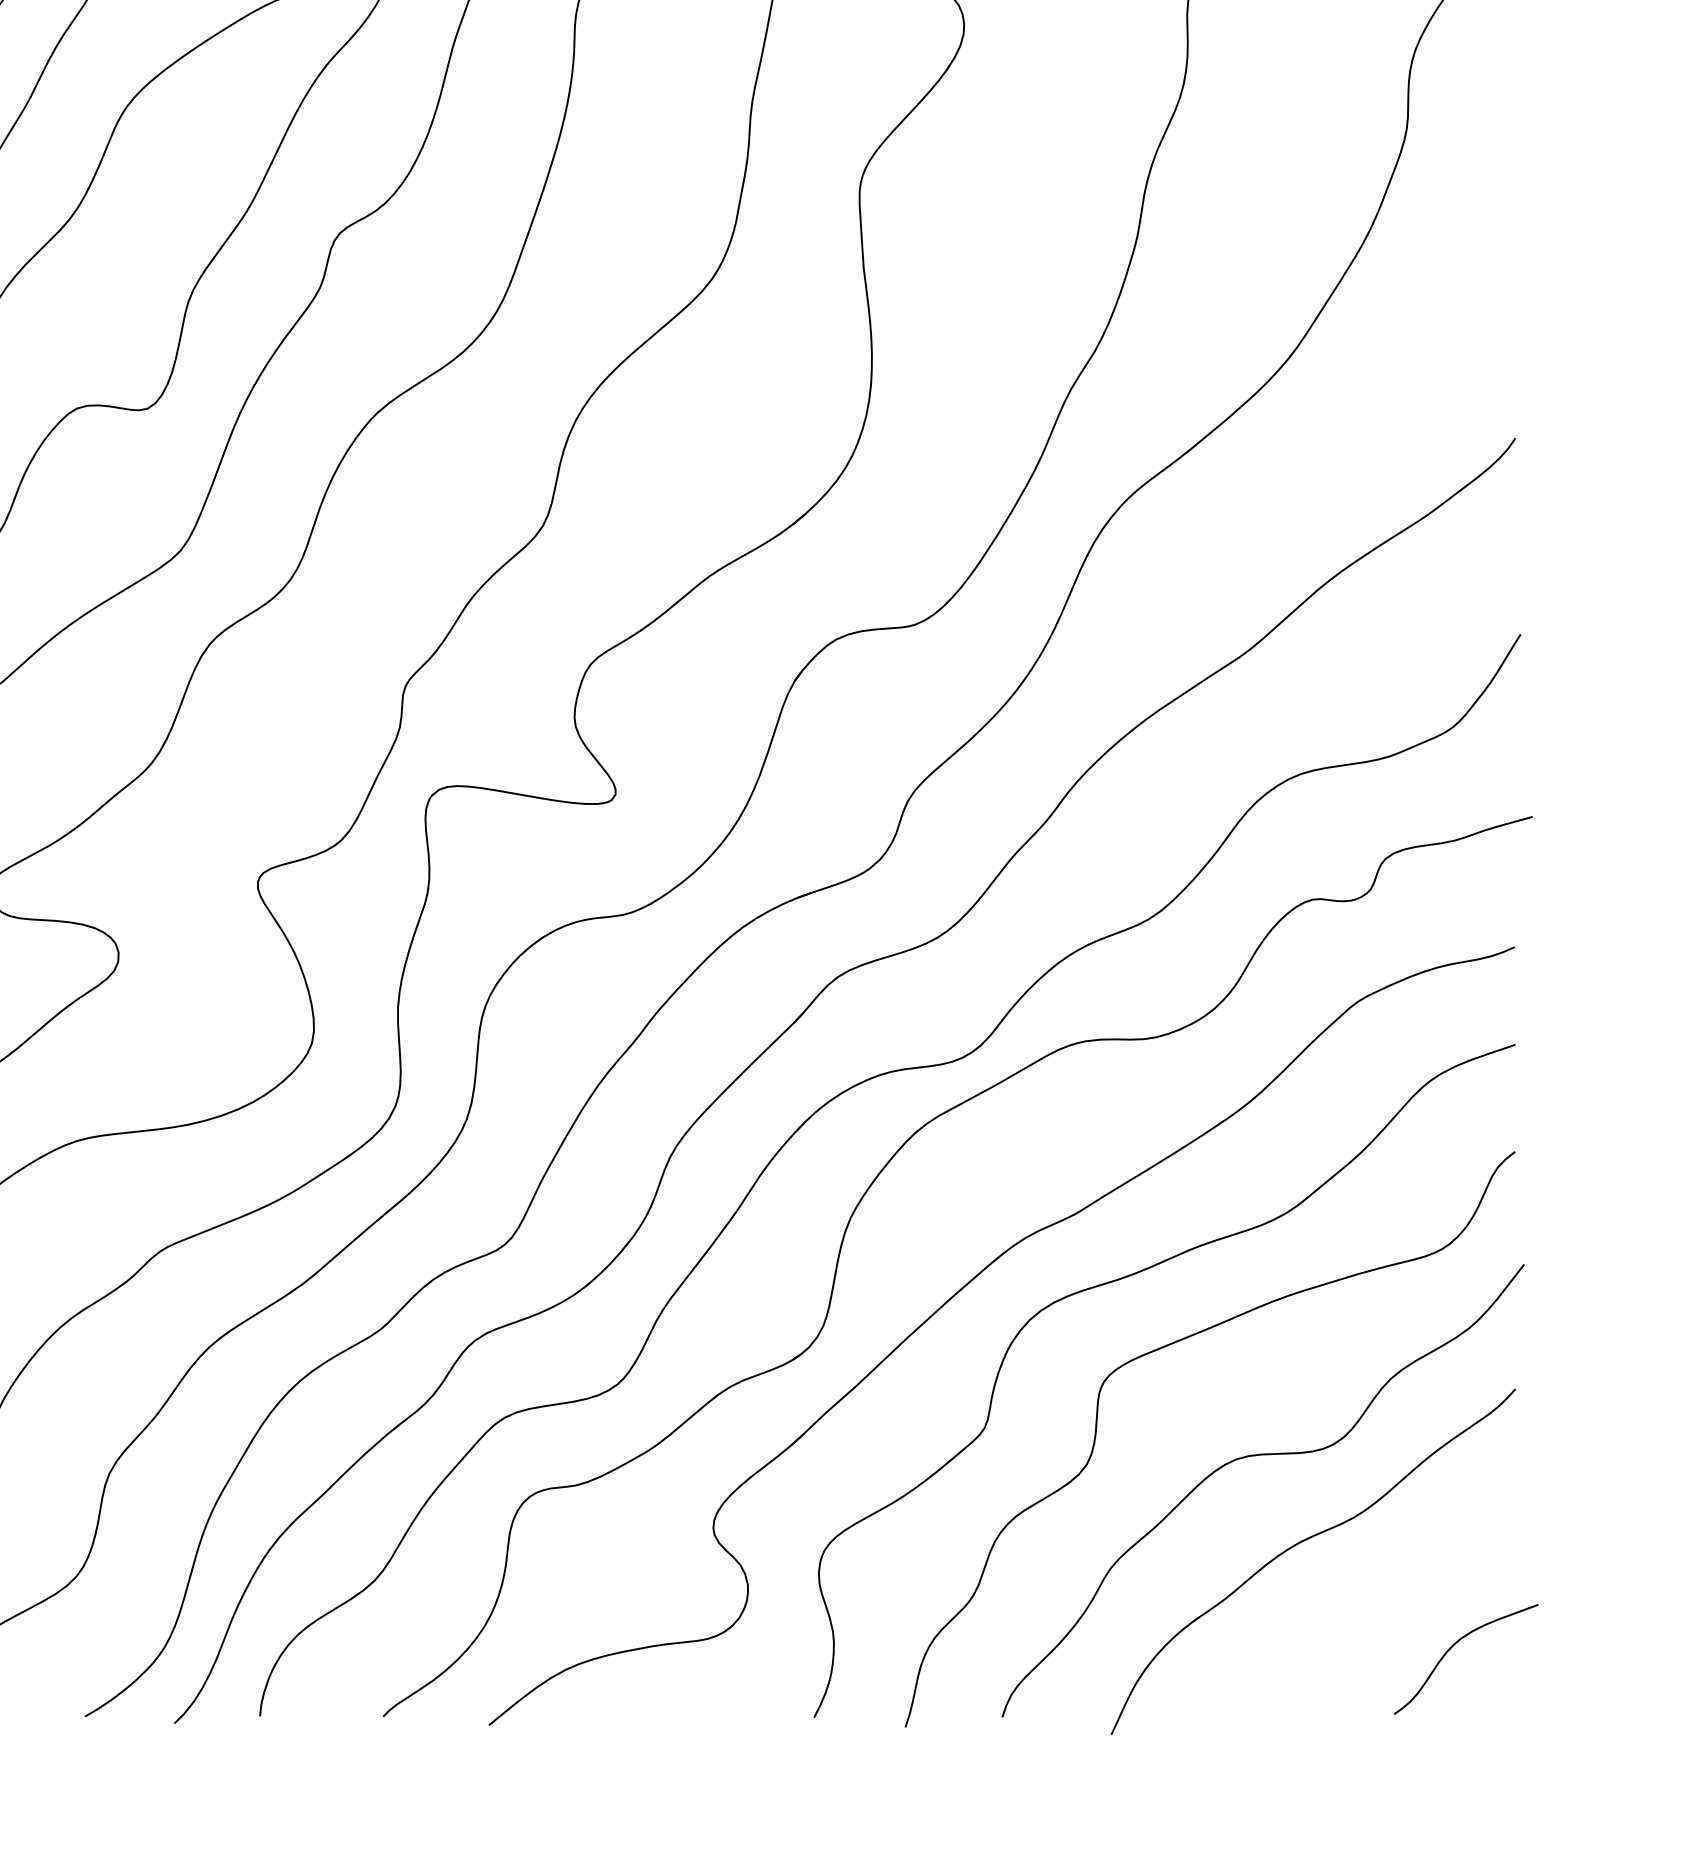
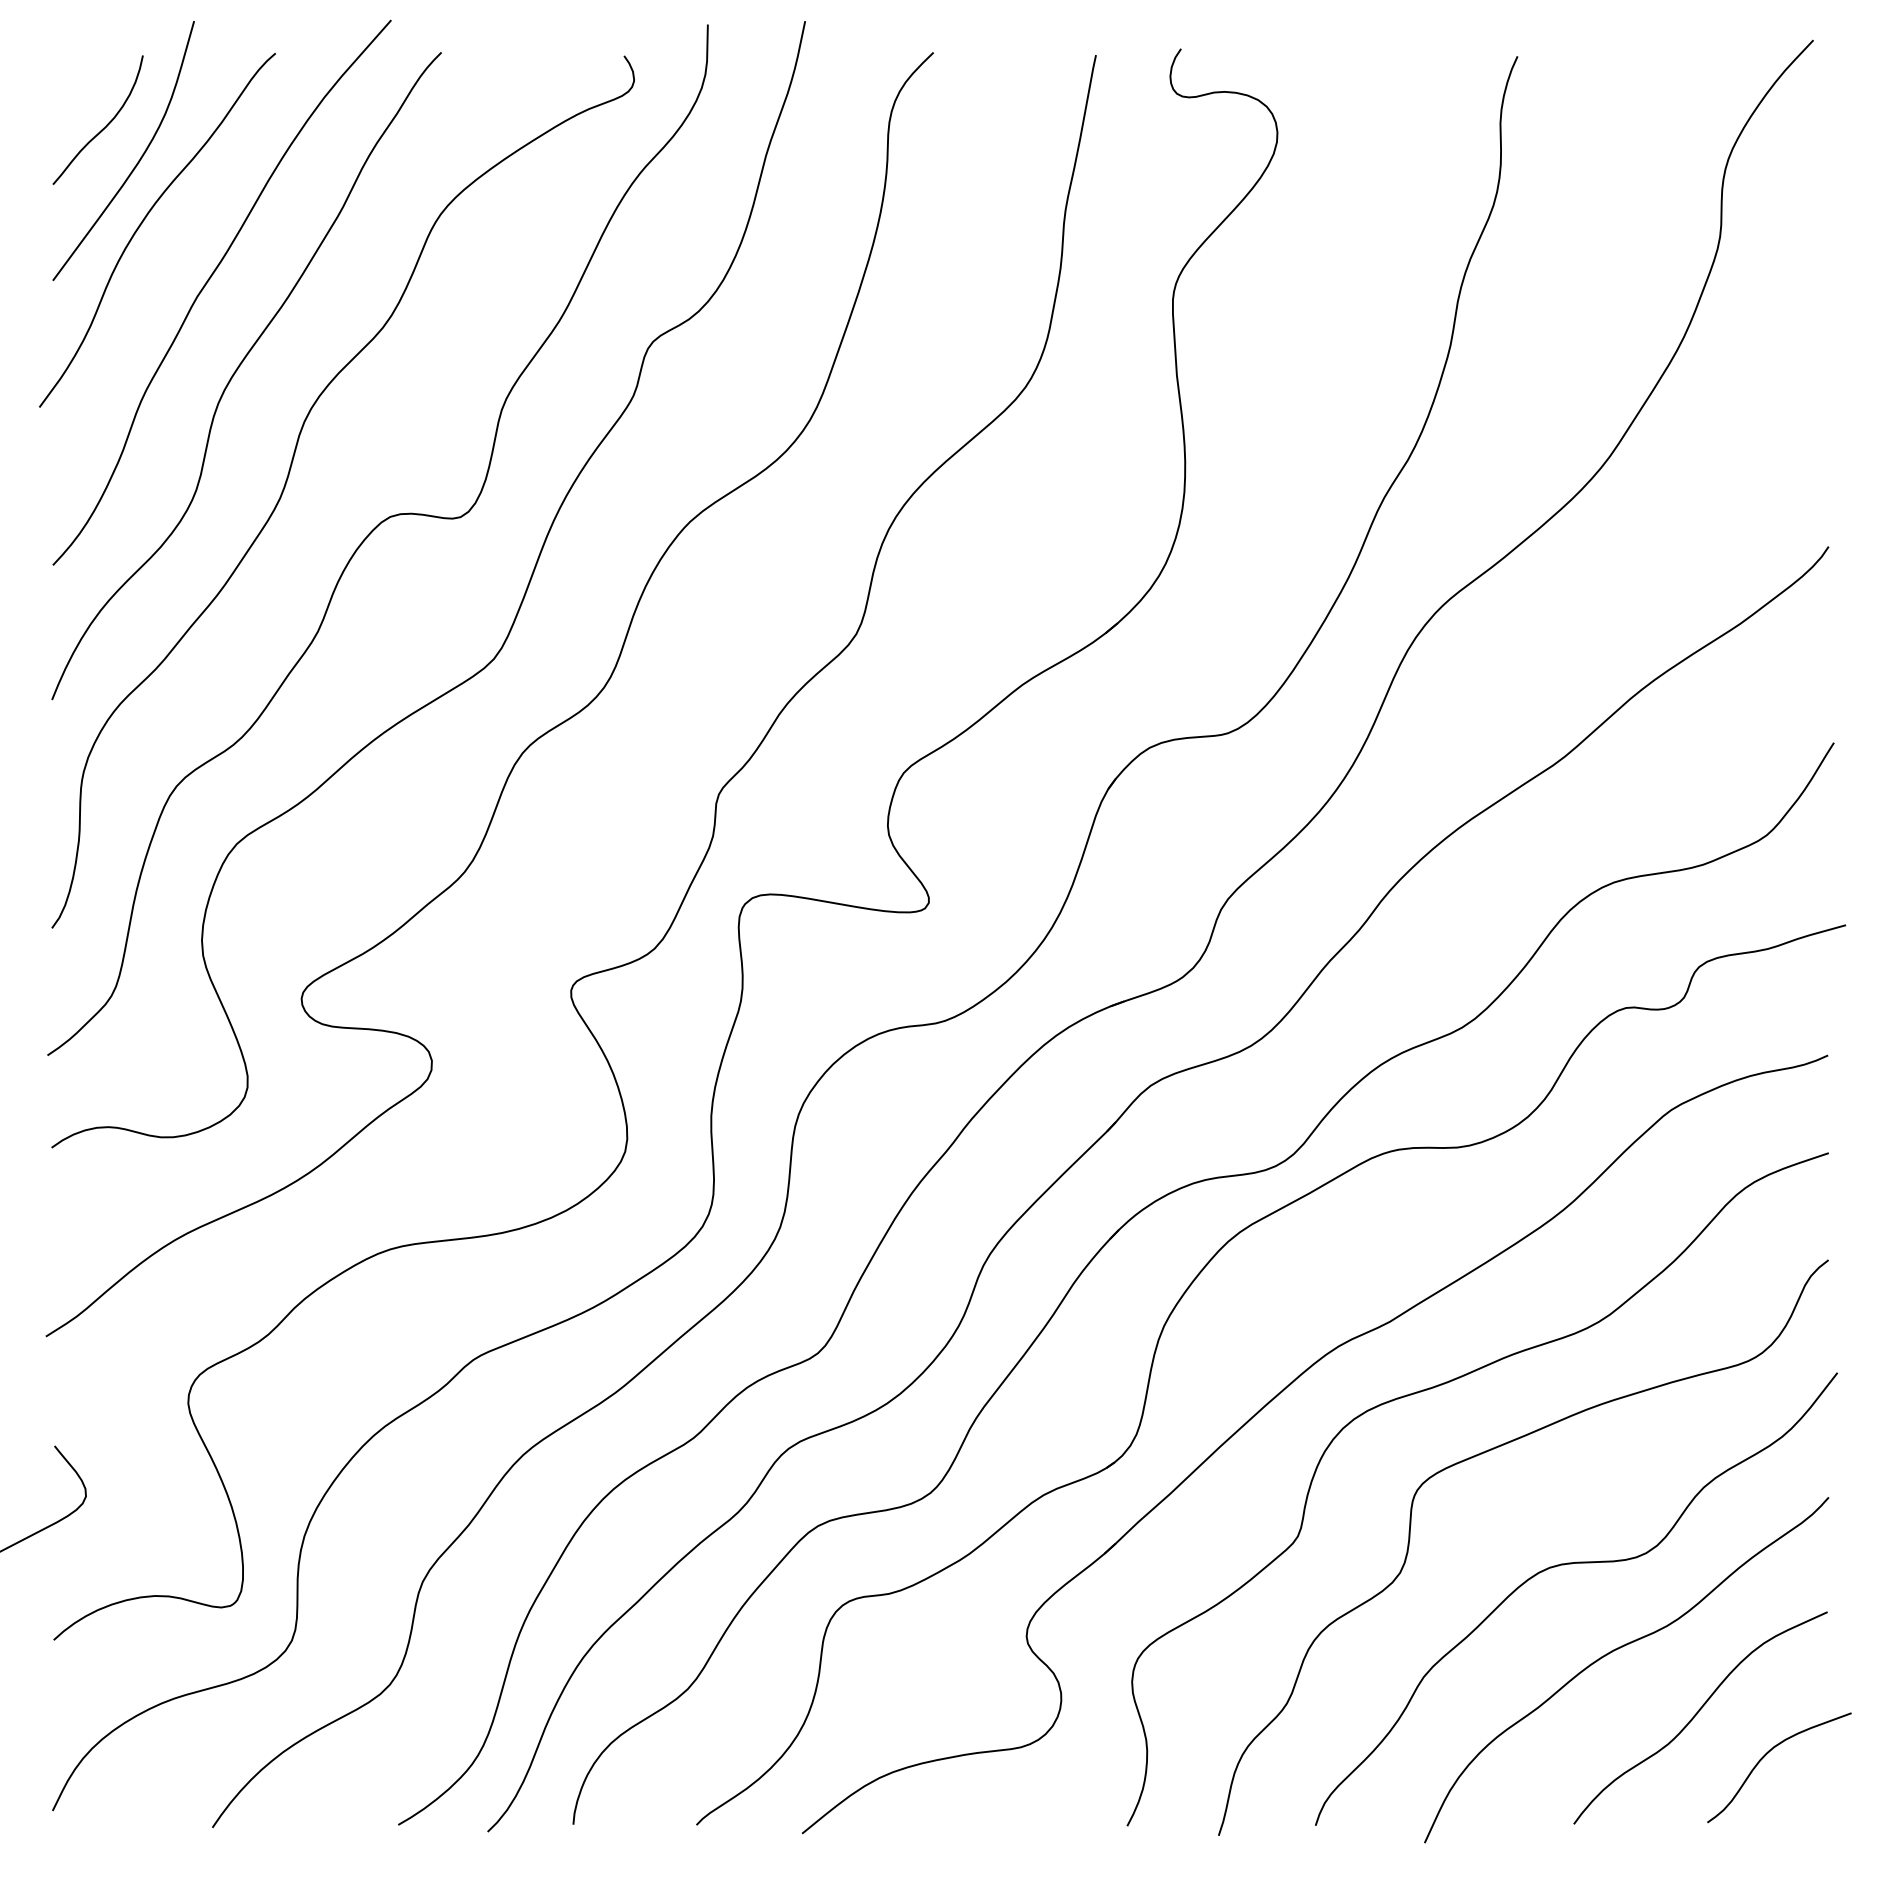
curve: (1384, 1606) -> (1697, 1714), added

